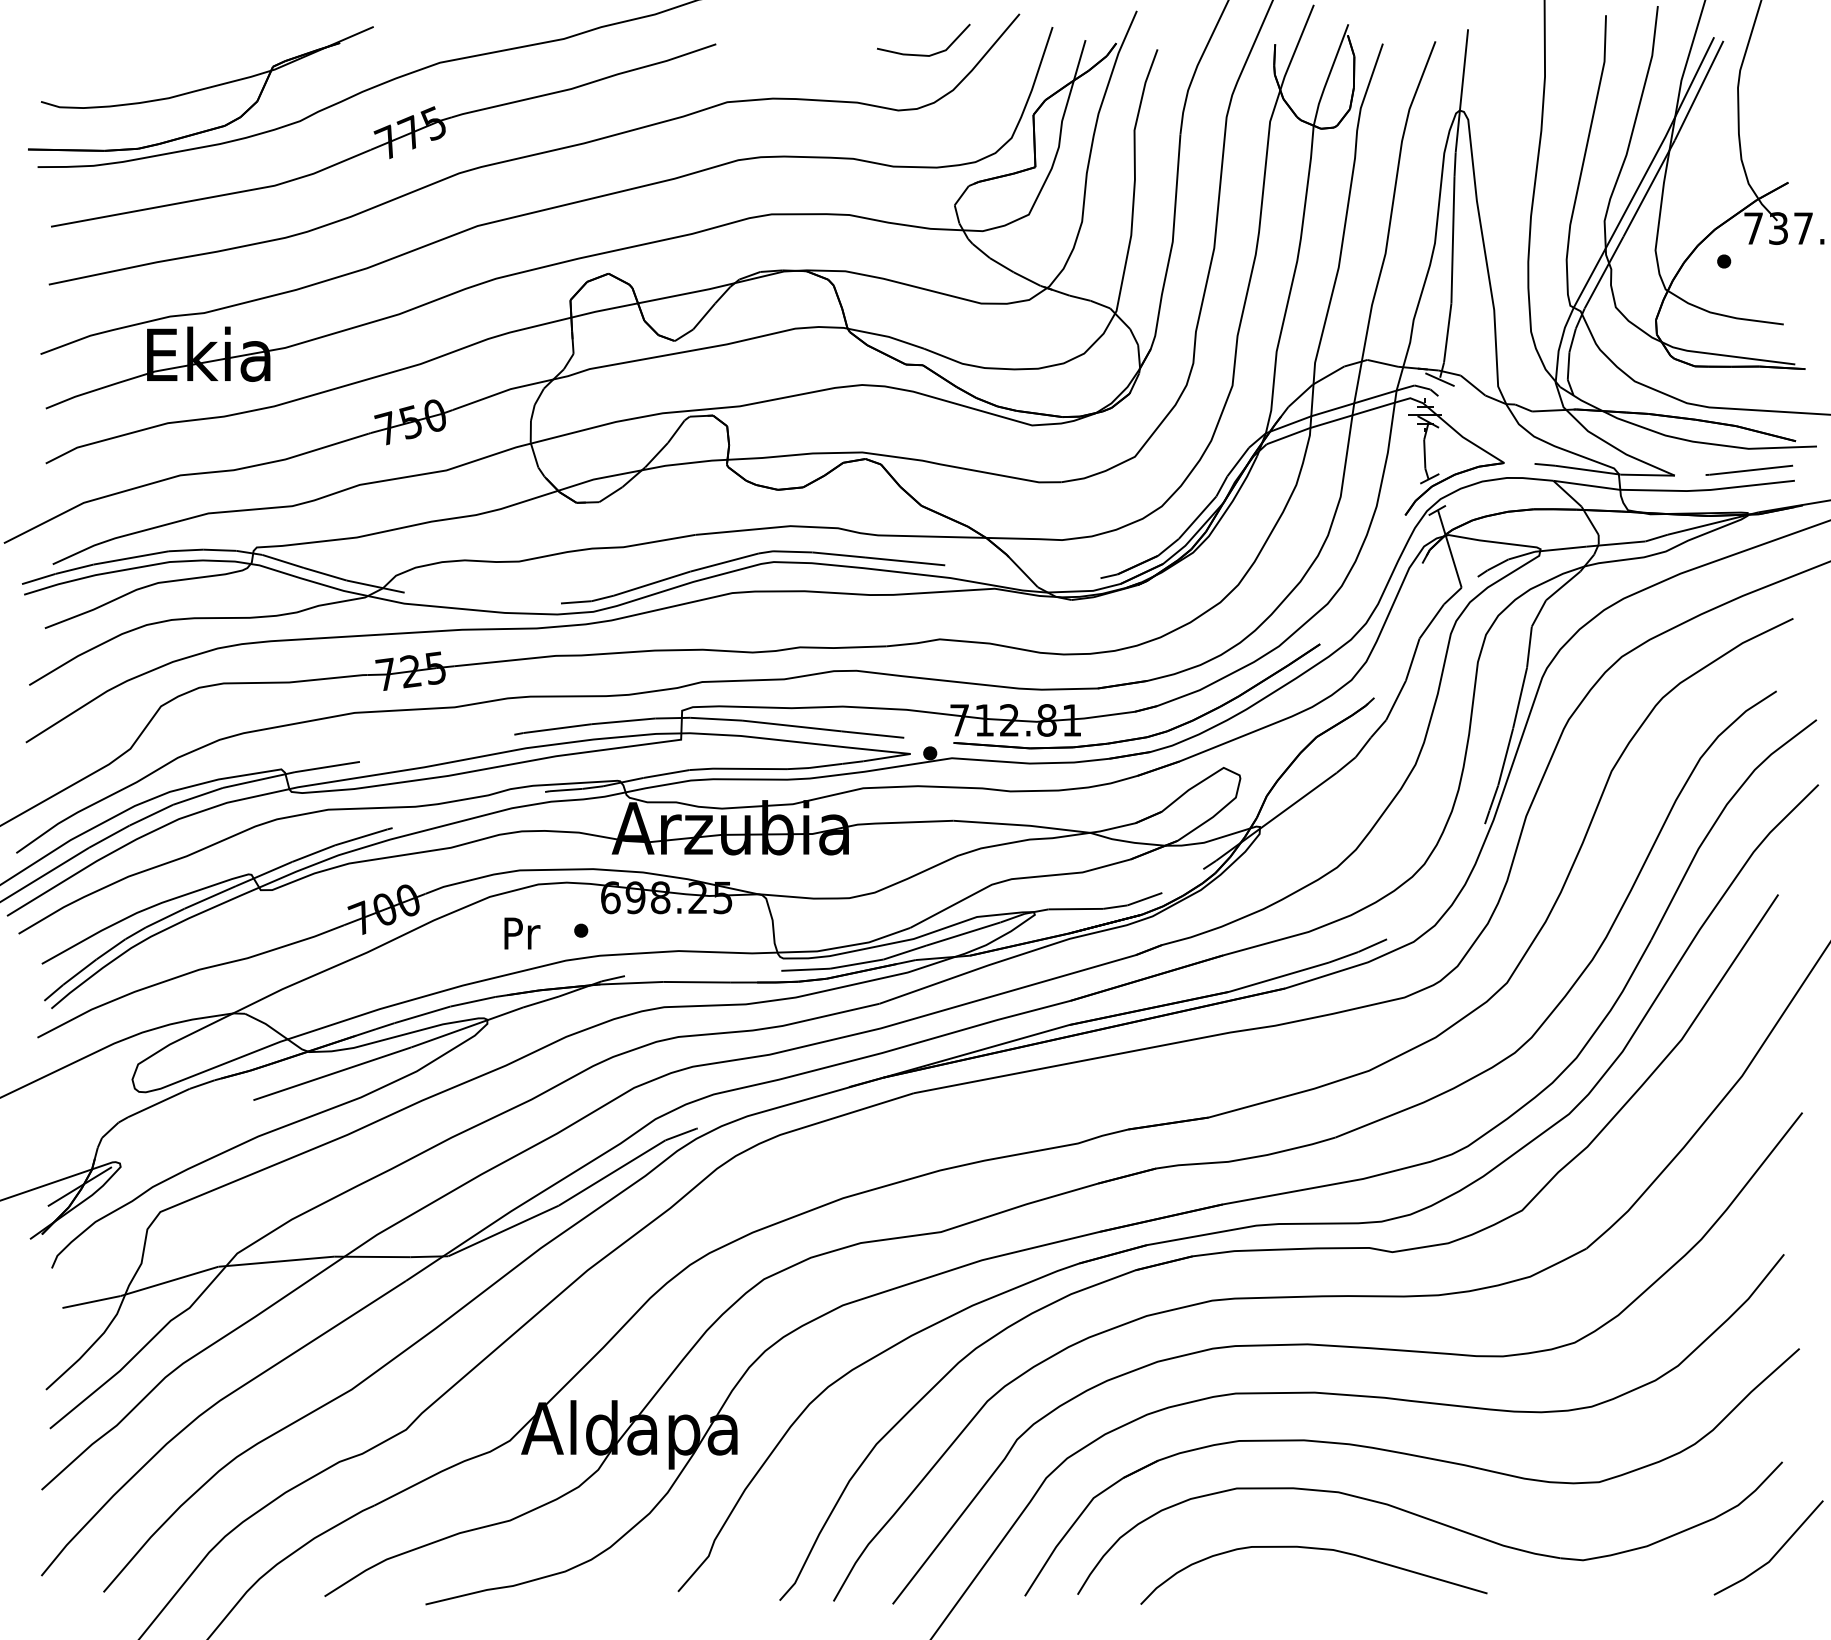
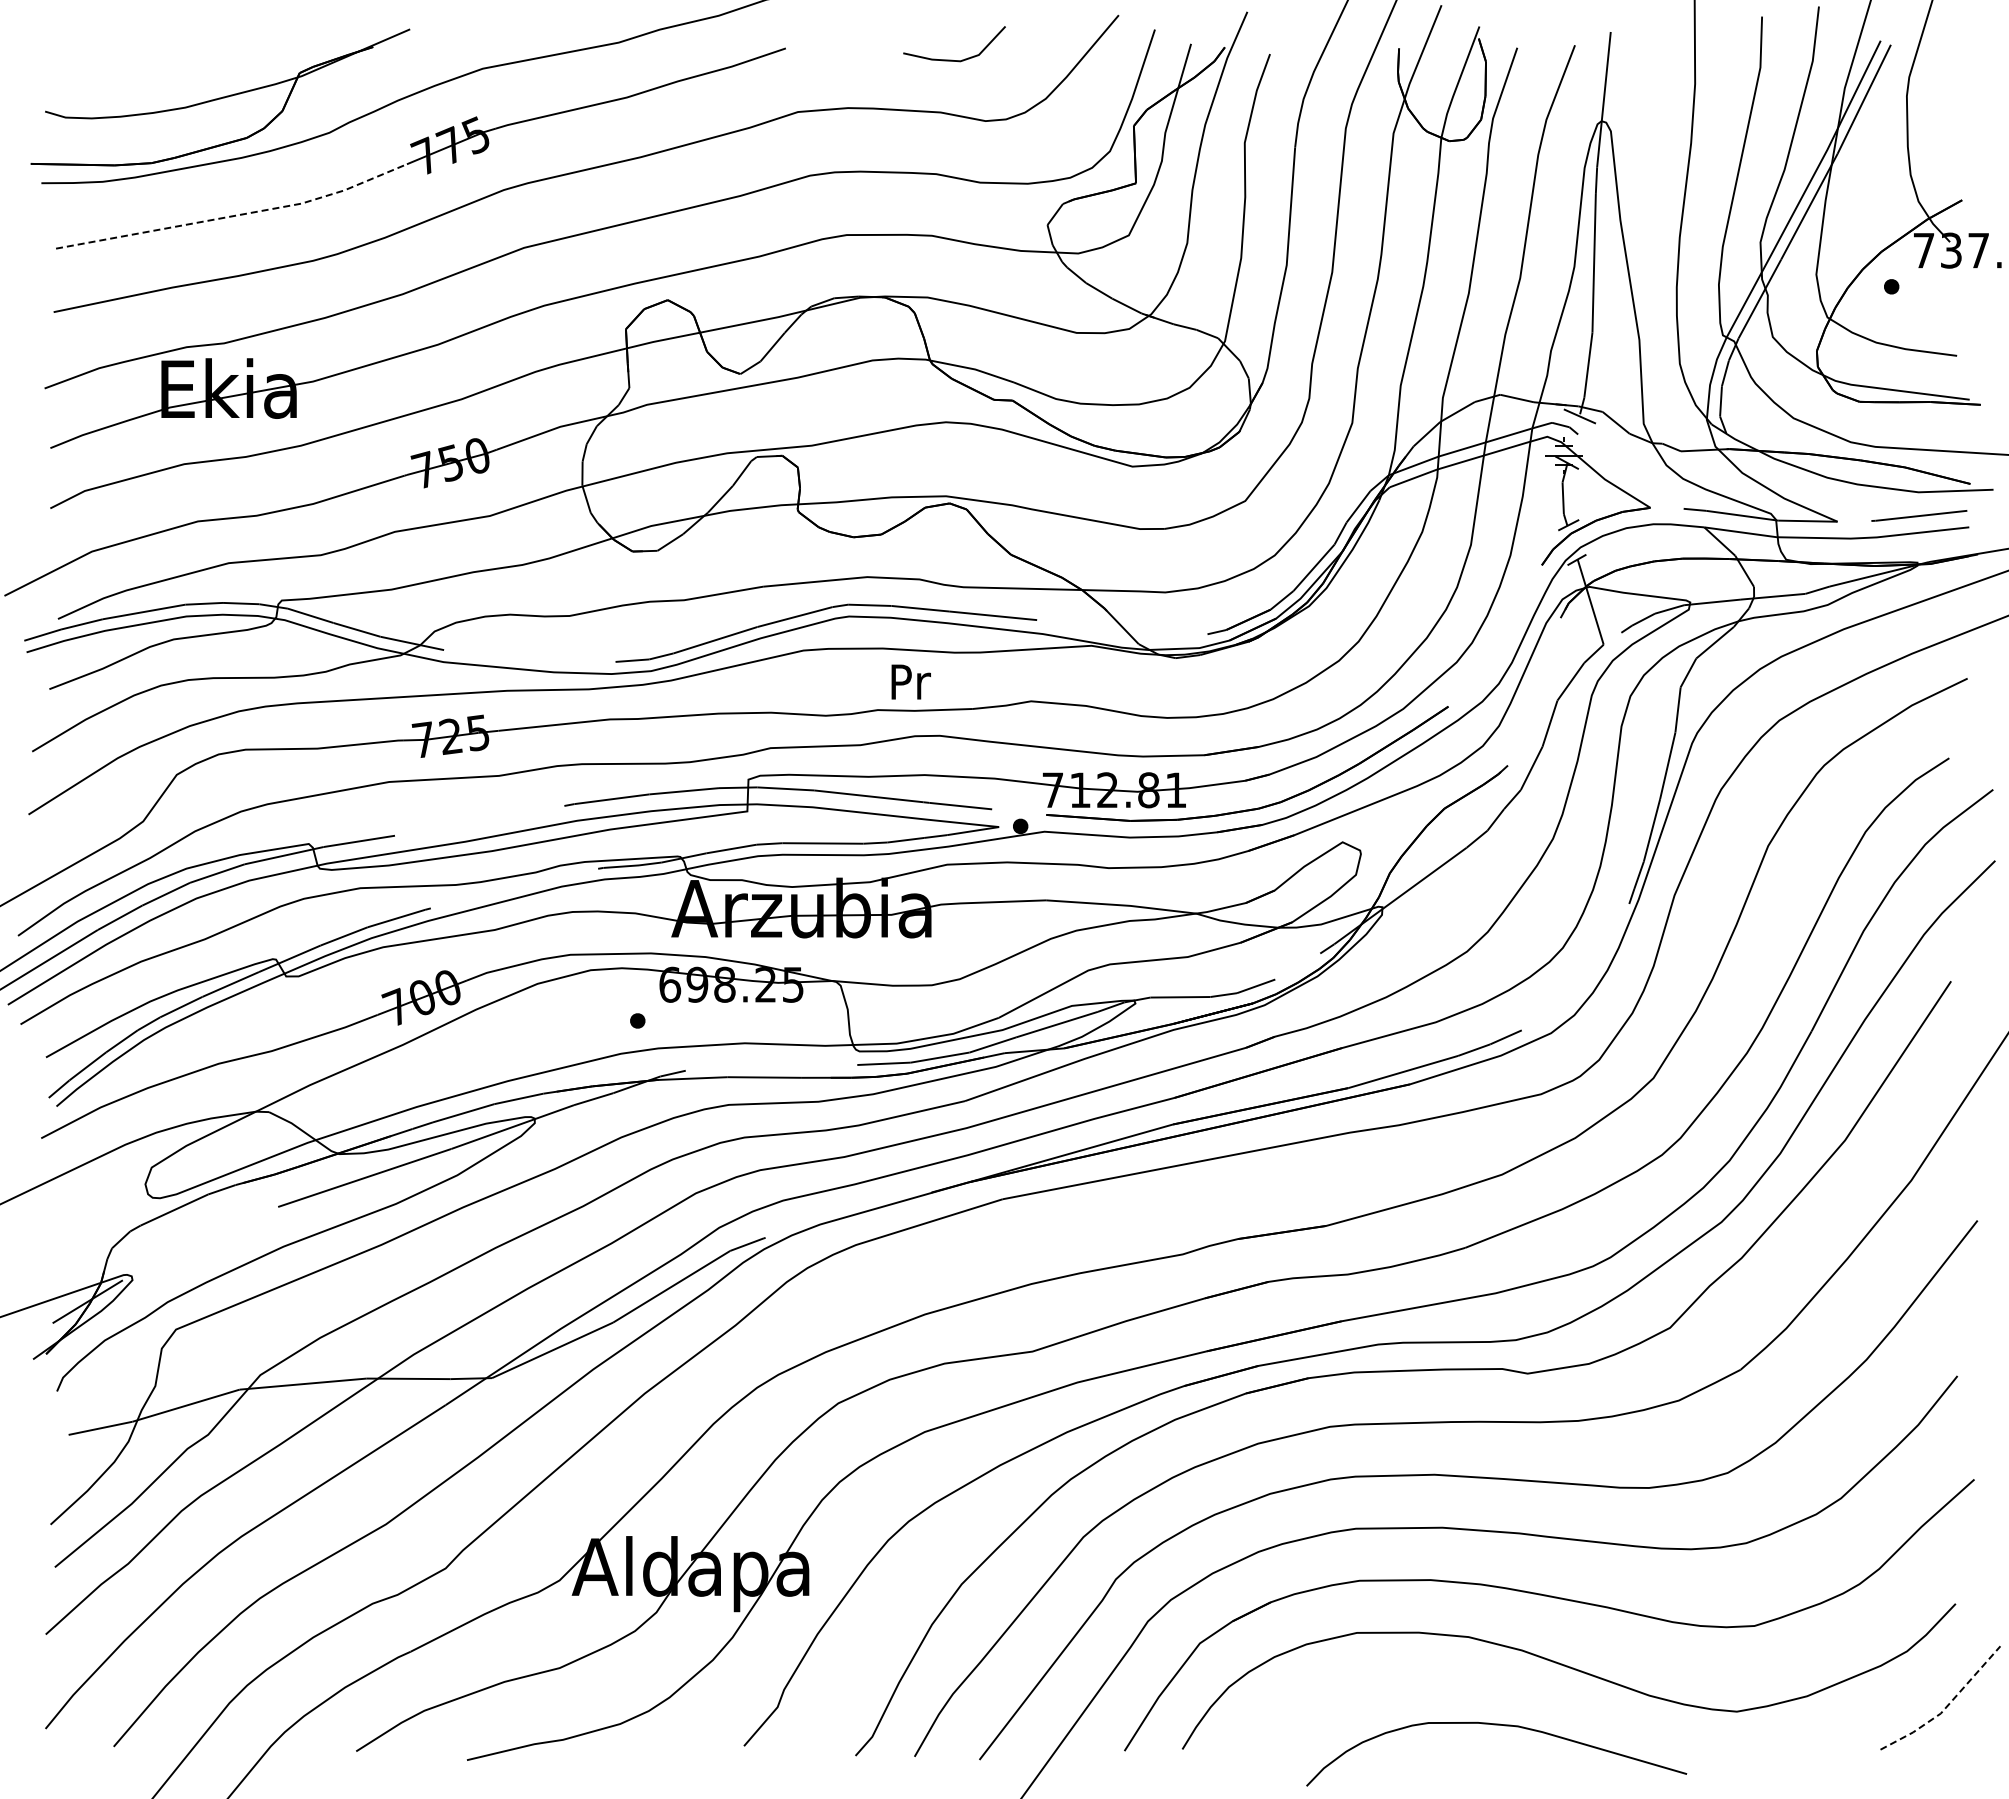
line: (921, 54) -> (952, 59), moved
line: (214, 196) -> (235, 215), solid -> dashed
text: (521, 933) -> (910, 681), moved
curve: (1313, 1549) -> (1496, 1725), moved
line: (1774, 1555) -> (1946, 1706), solid -> dashed

